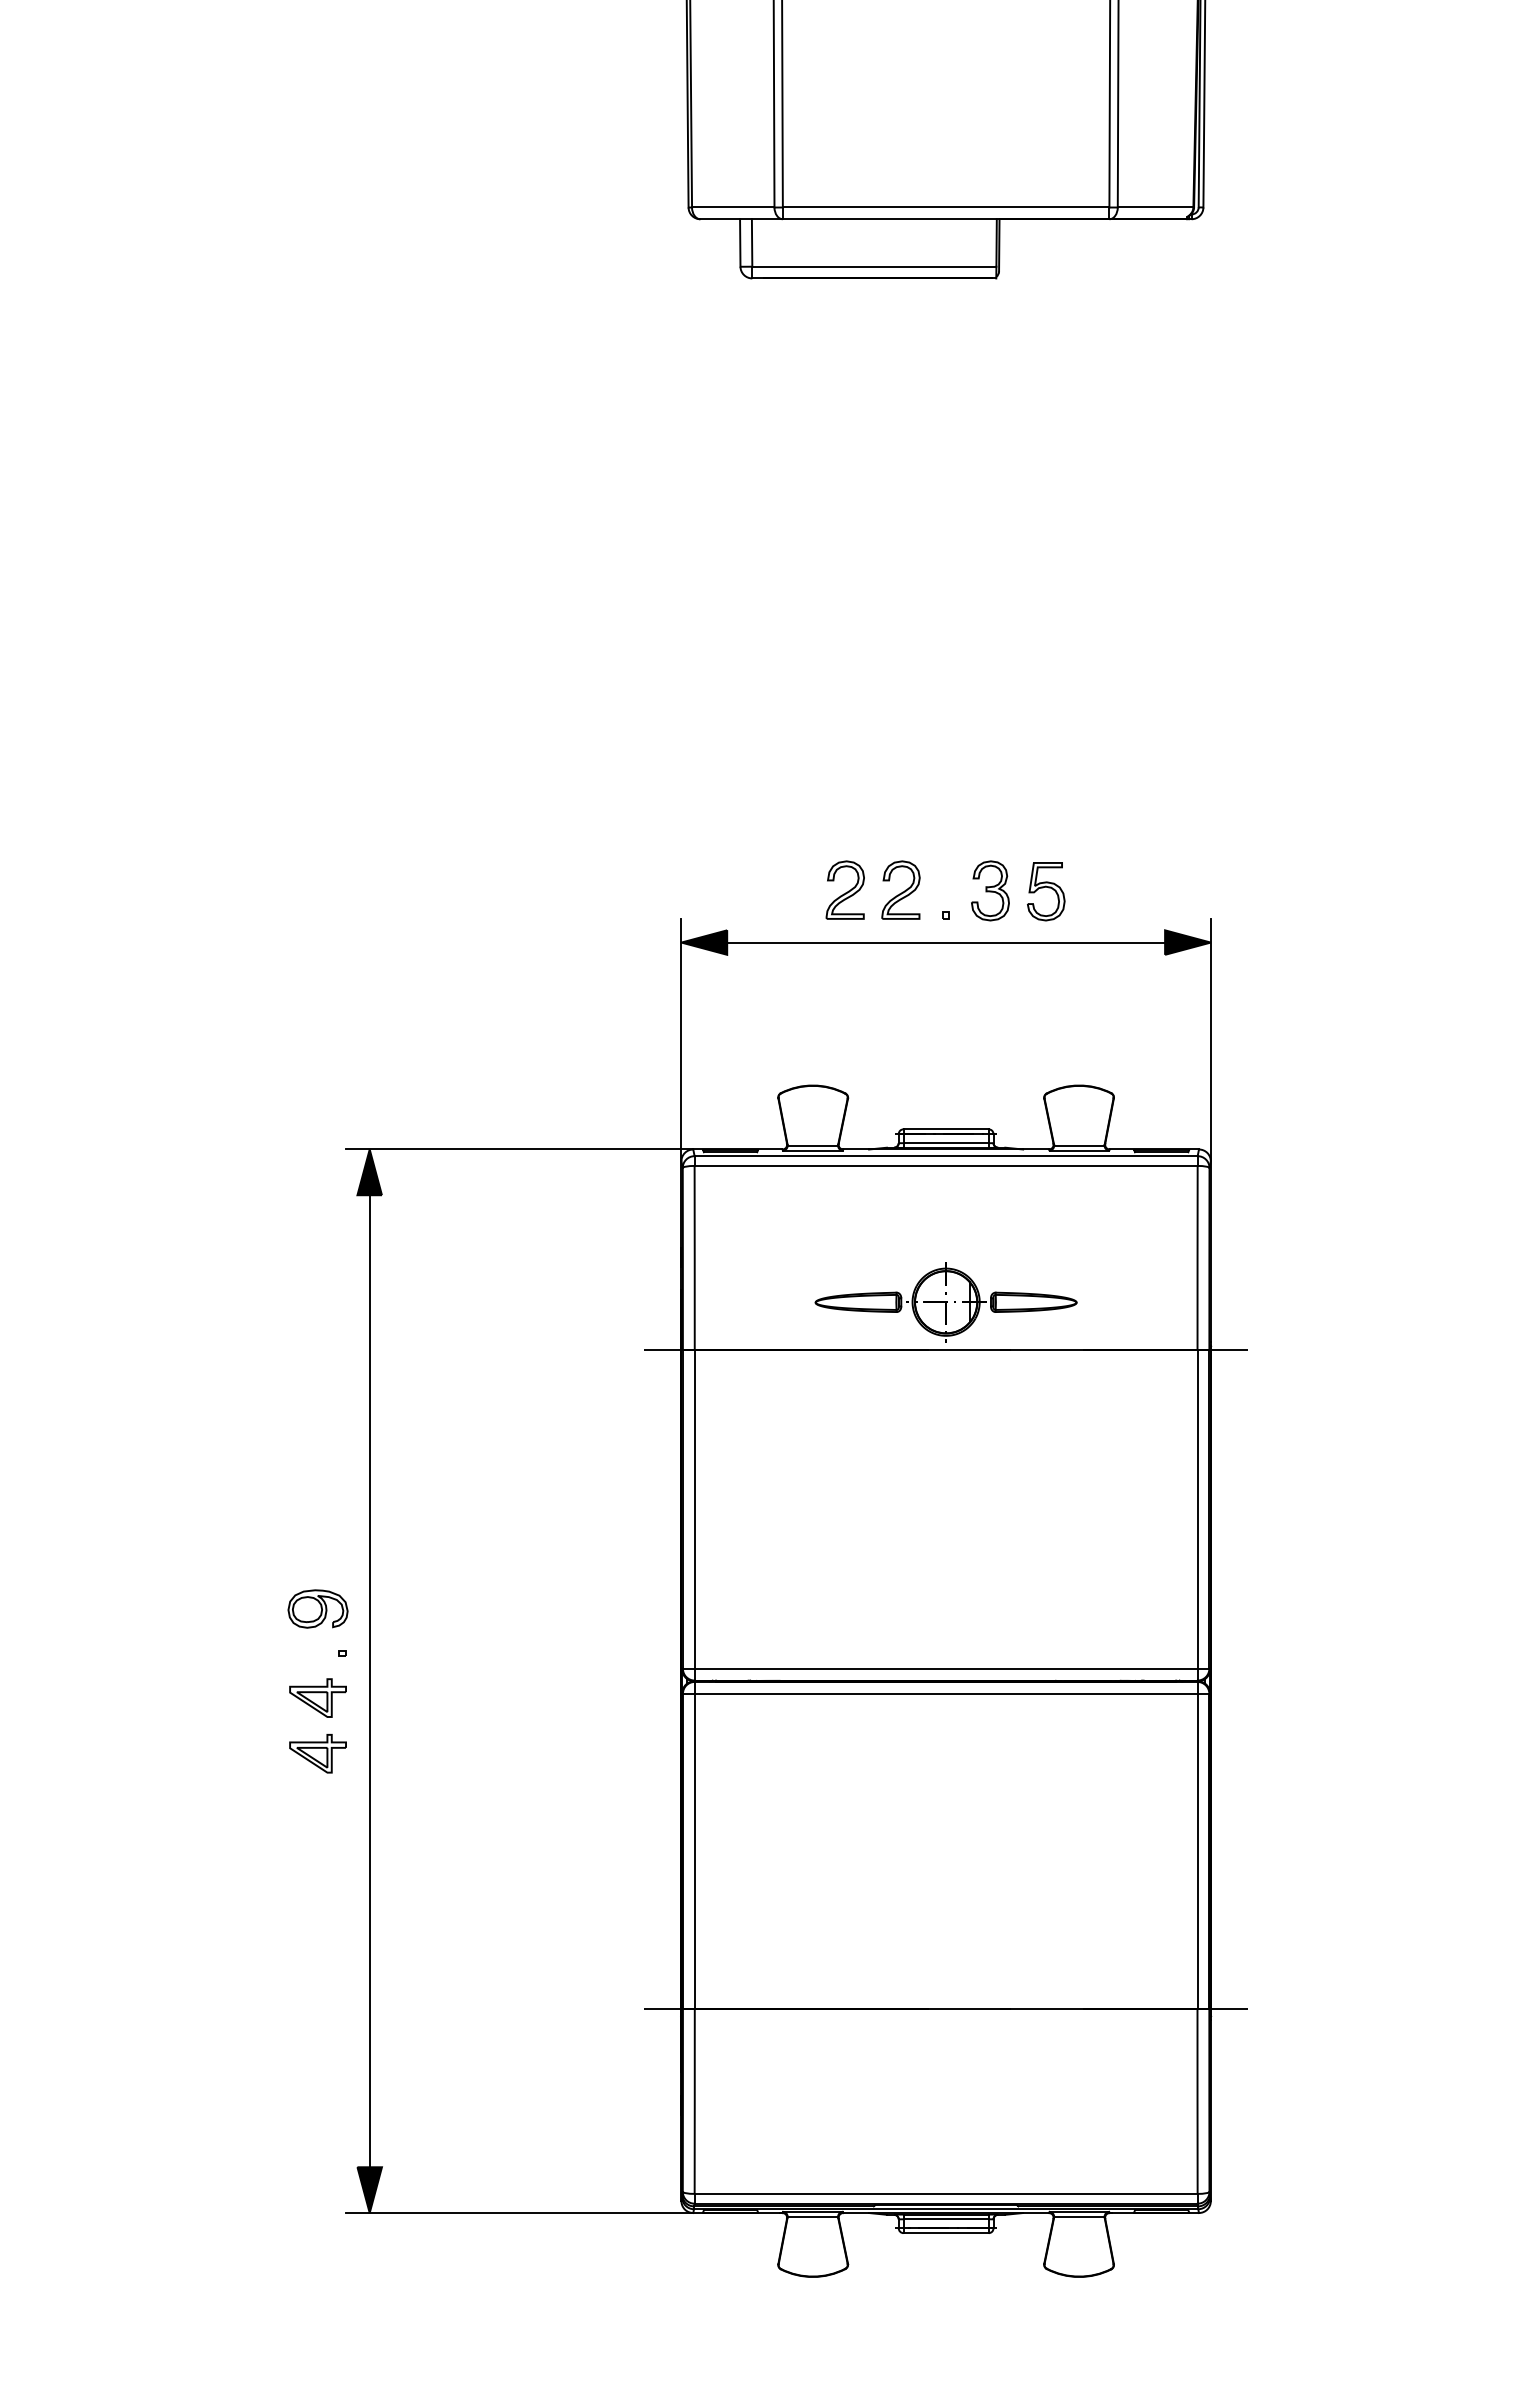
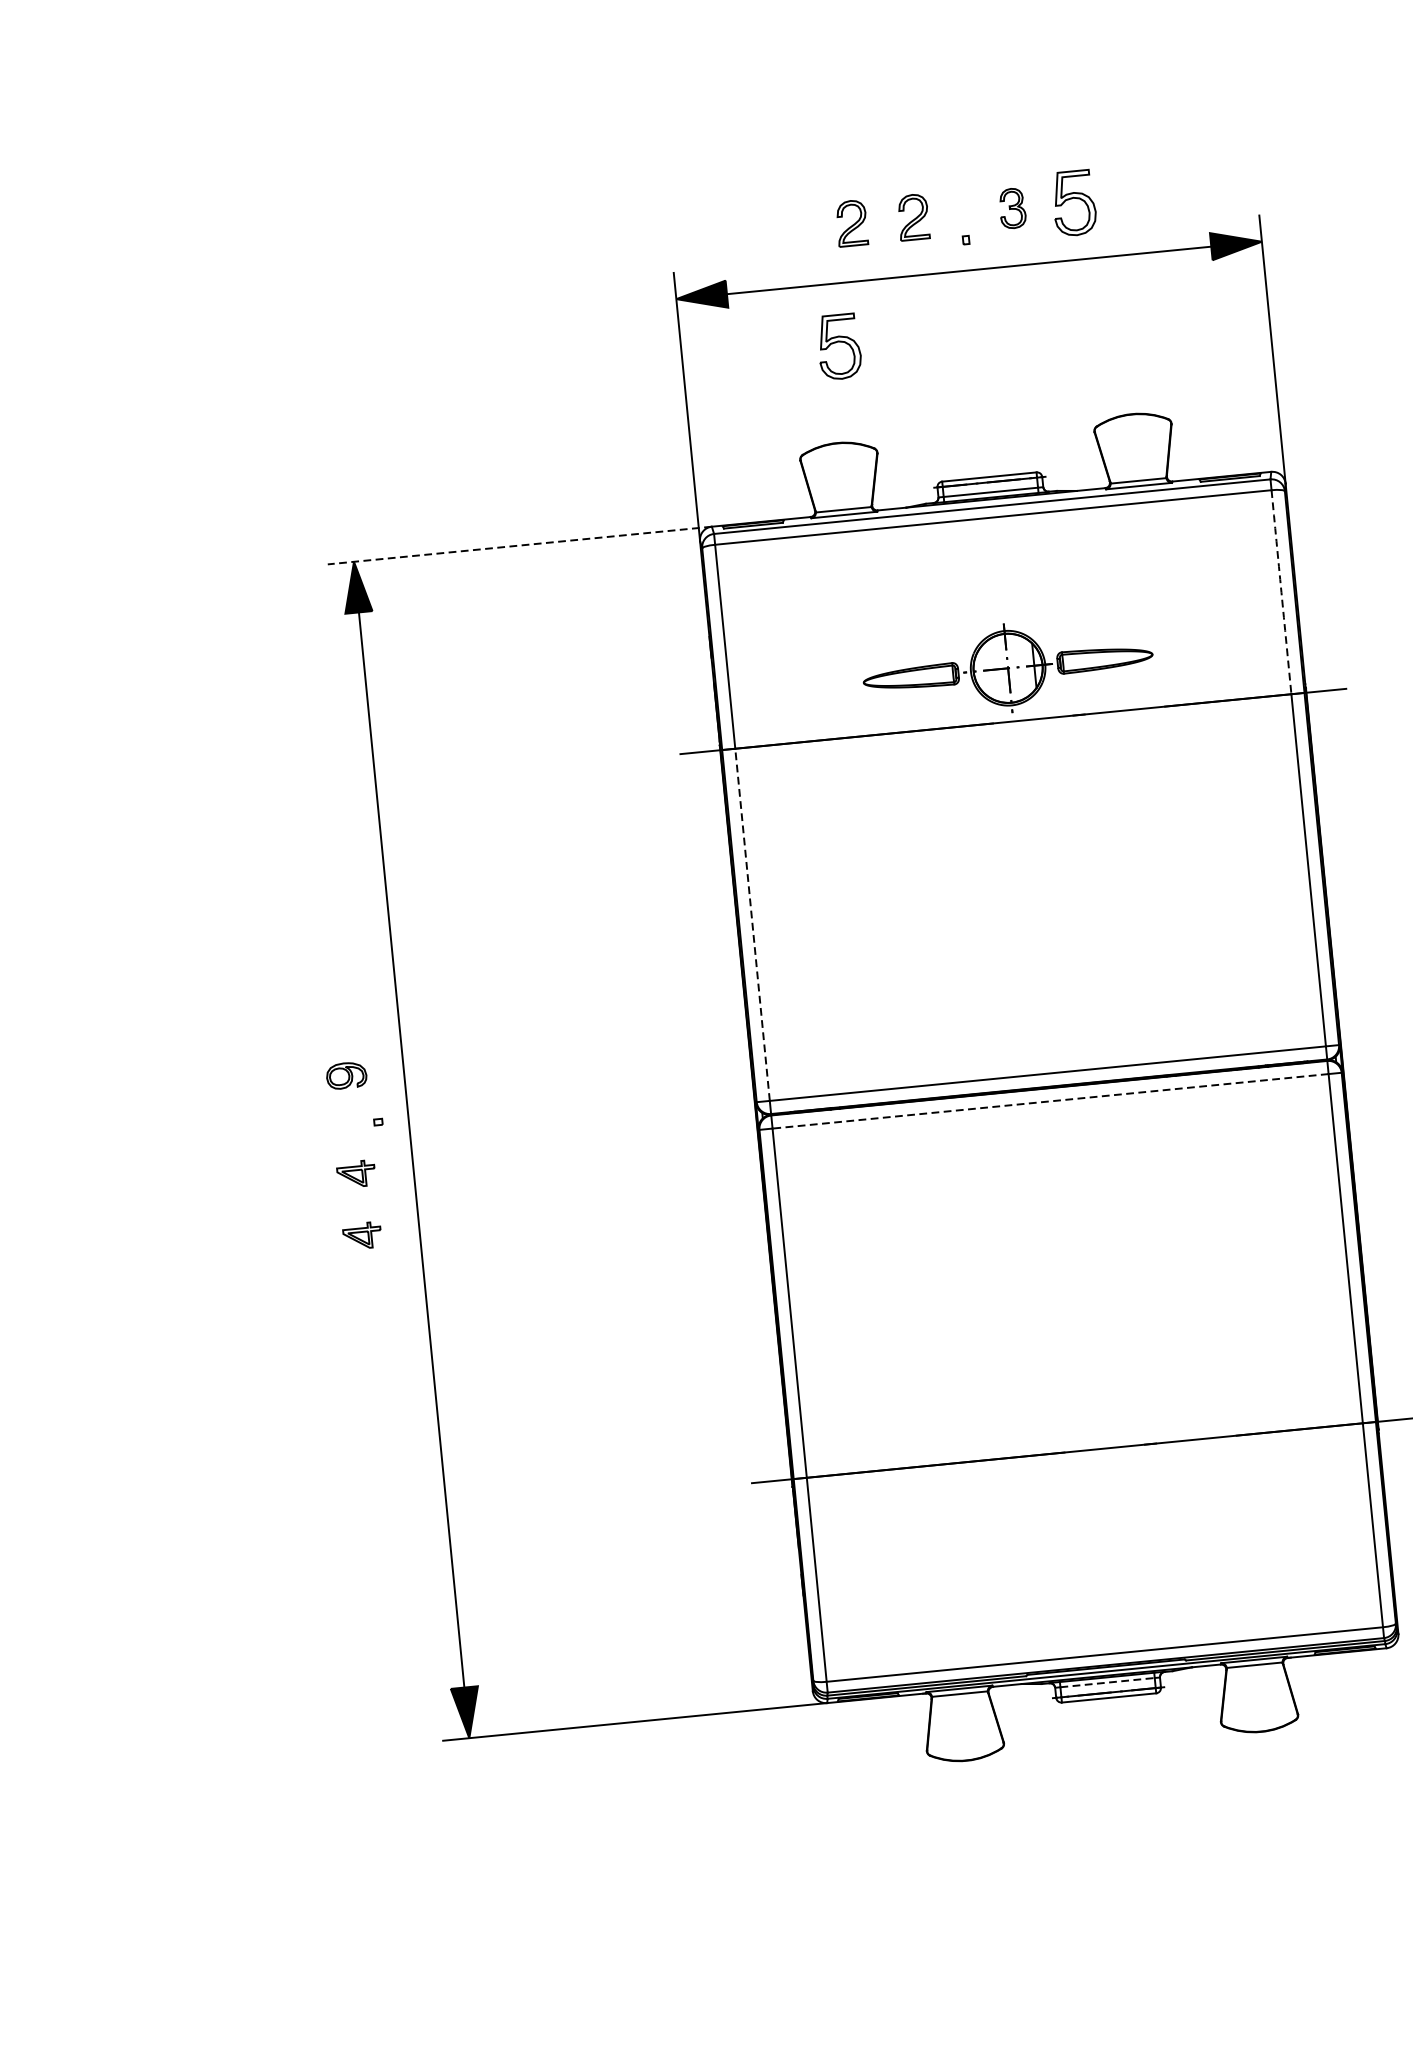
part: (844, 889) -> (850, 222), size x0.7
part: (900, 889) -> (912, 216), size x0.7
part: (990, 890) -> (1012, 208), size x0.6
part: (823, 999) -> (839, 346), added
line: (519, 1149) -> (519, 545), solid -> dashed
arc: (1197, 1258) -> (1281, 592), solid -> dashed
line: (694, 1509) -> (752, 924), solid -> dashed
part: (317, 1608) -> (346, 1075), size x0.6
line: (945, 1693) -> (1049, 1101), solid -> dashed
part: (317, 1697) -> (355, 1173), size x0.6
part: (317, 1753) -> (361, 1235), size x0.6
line: (946, 2219) -> (1108, 1682), solid -> dashed

